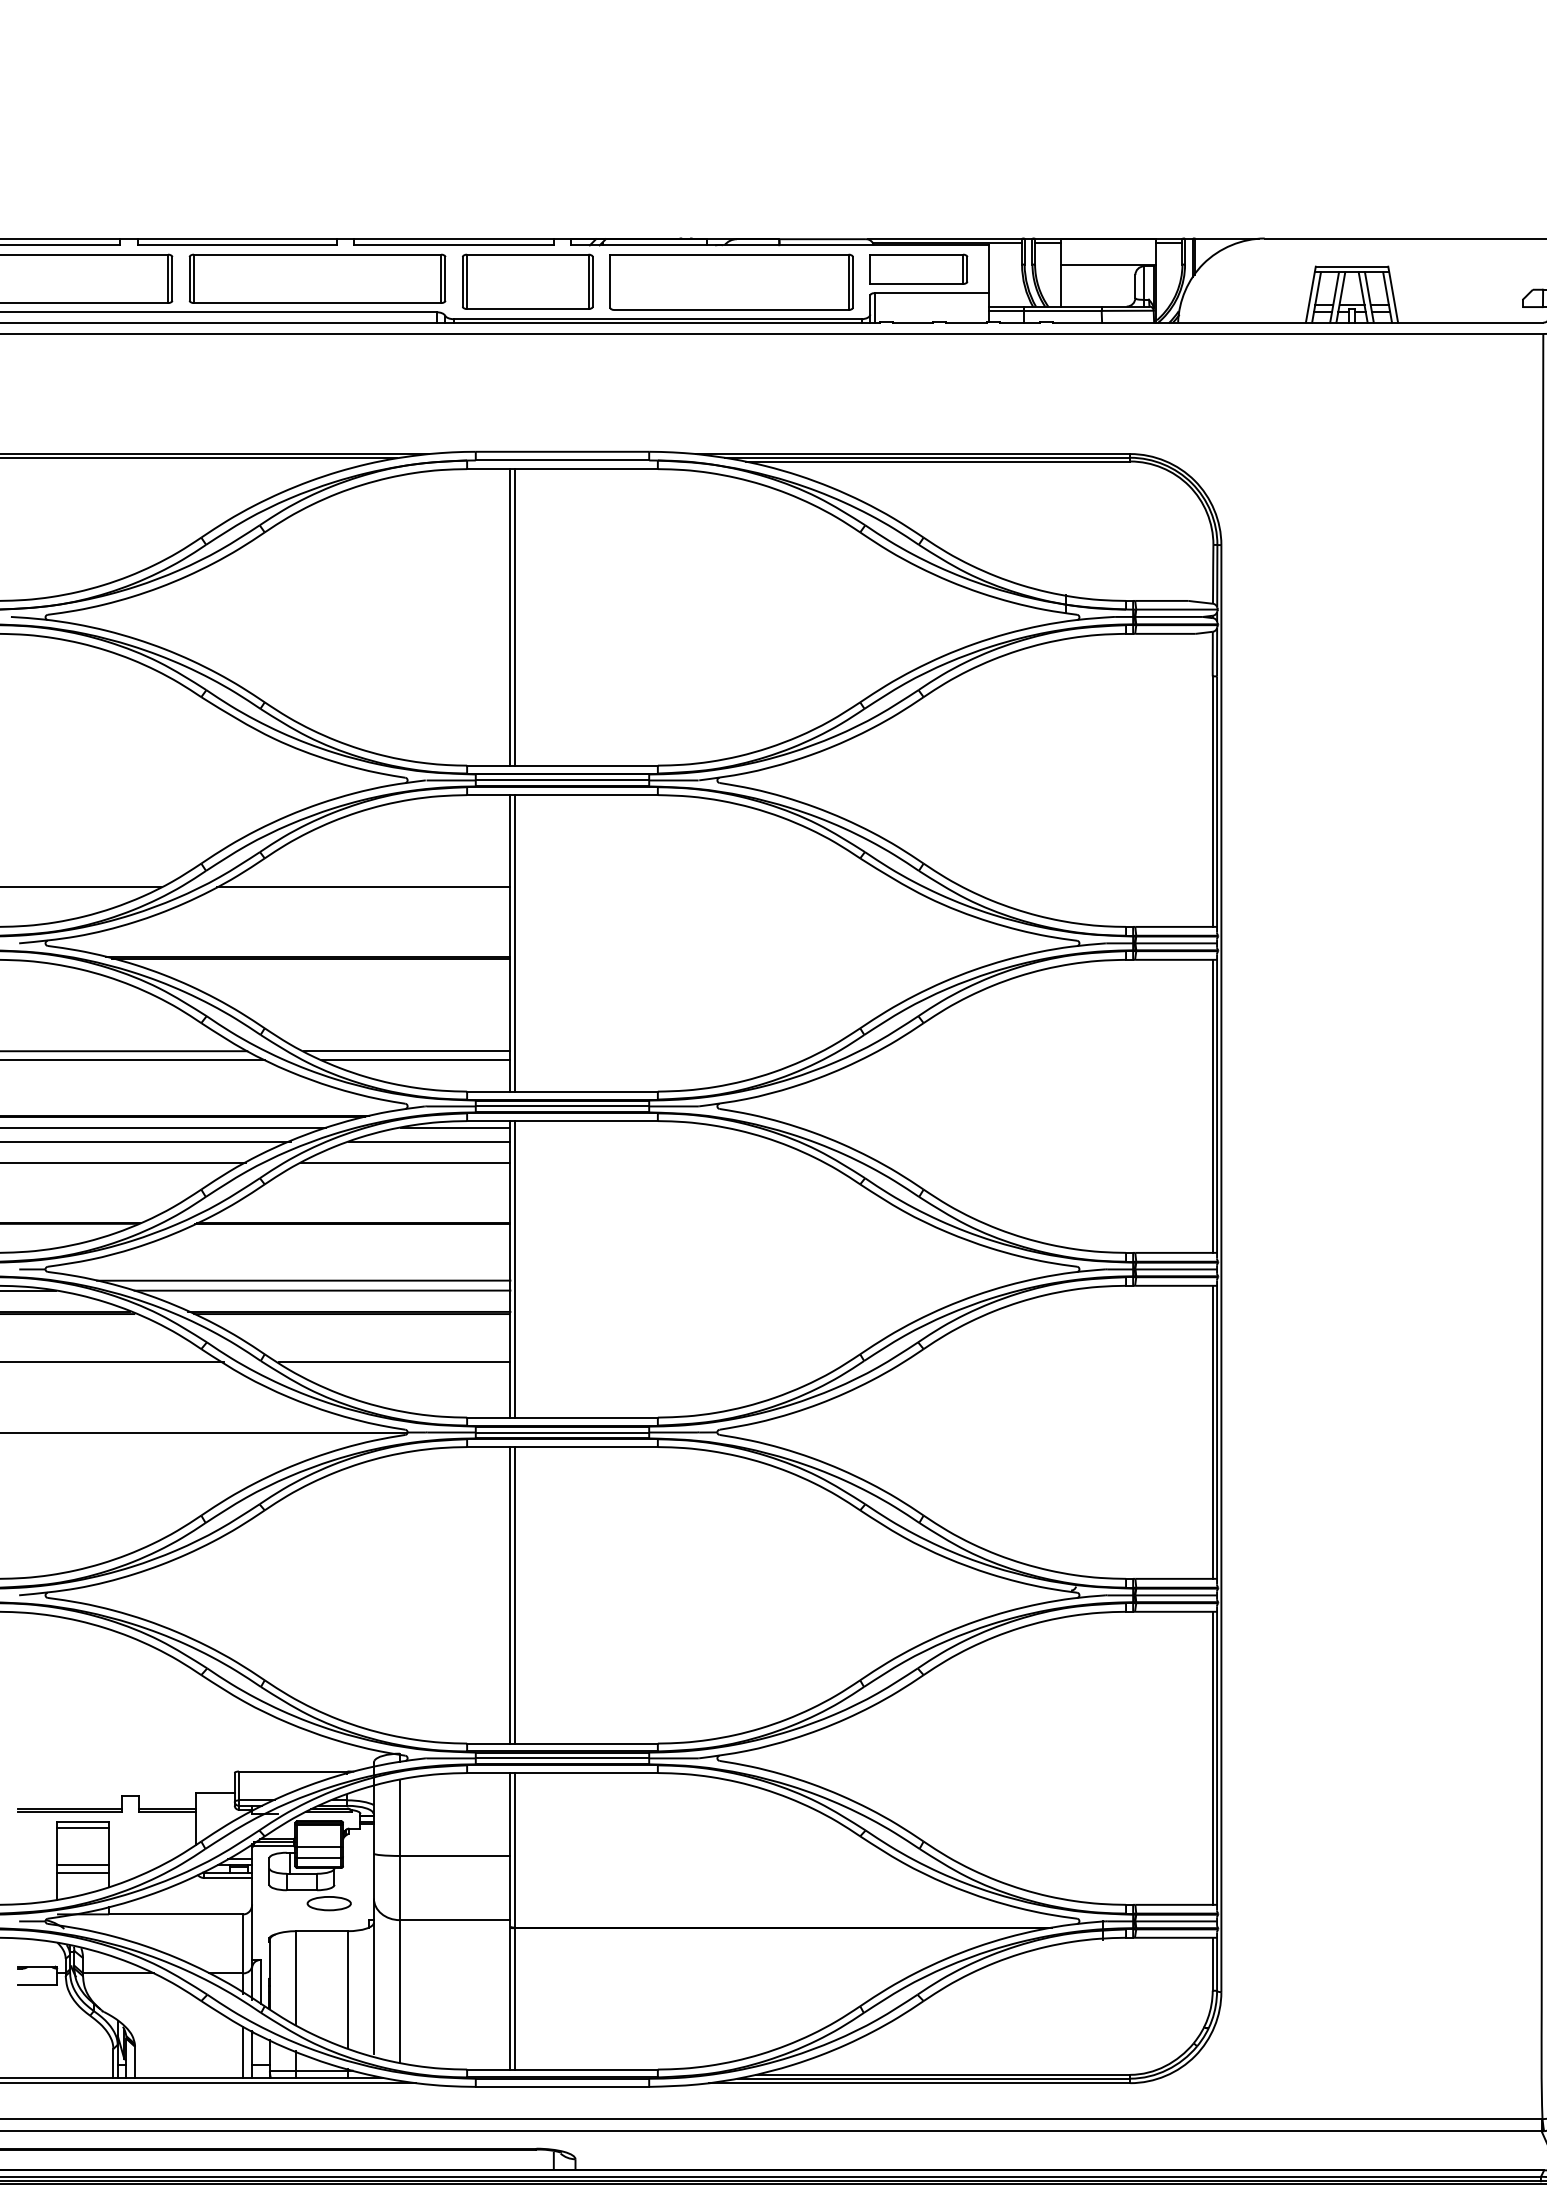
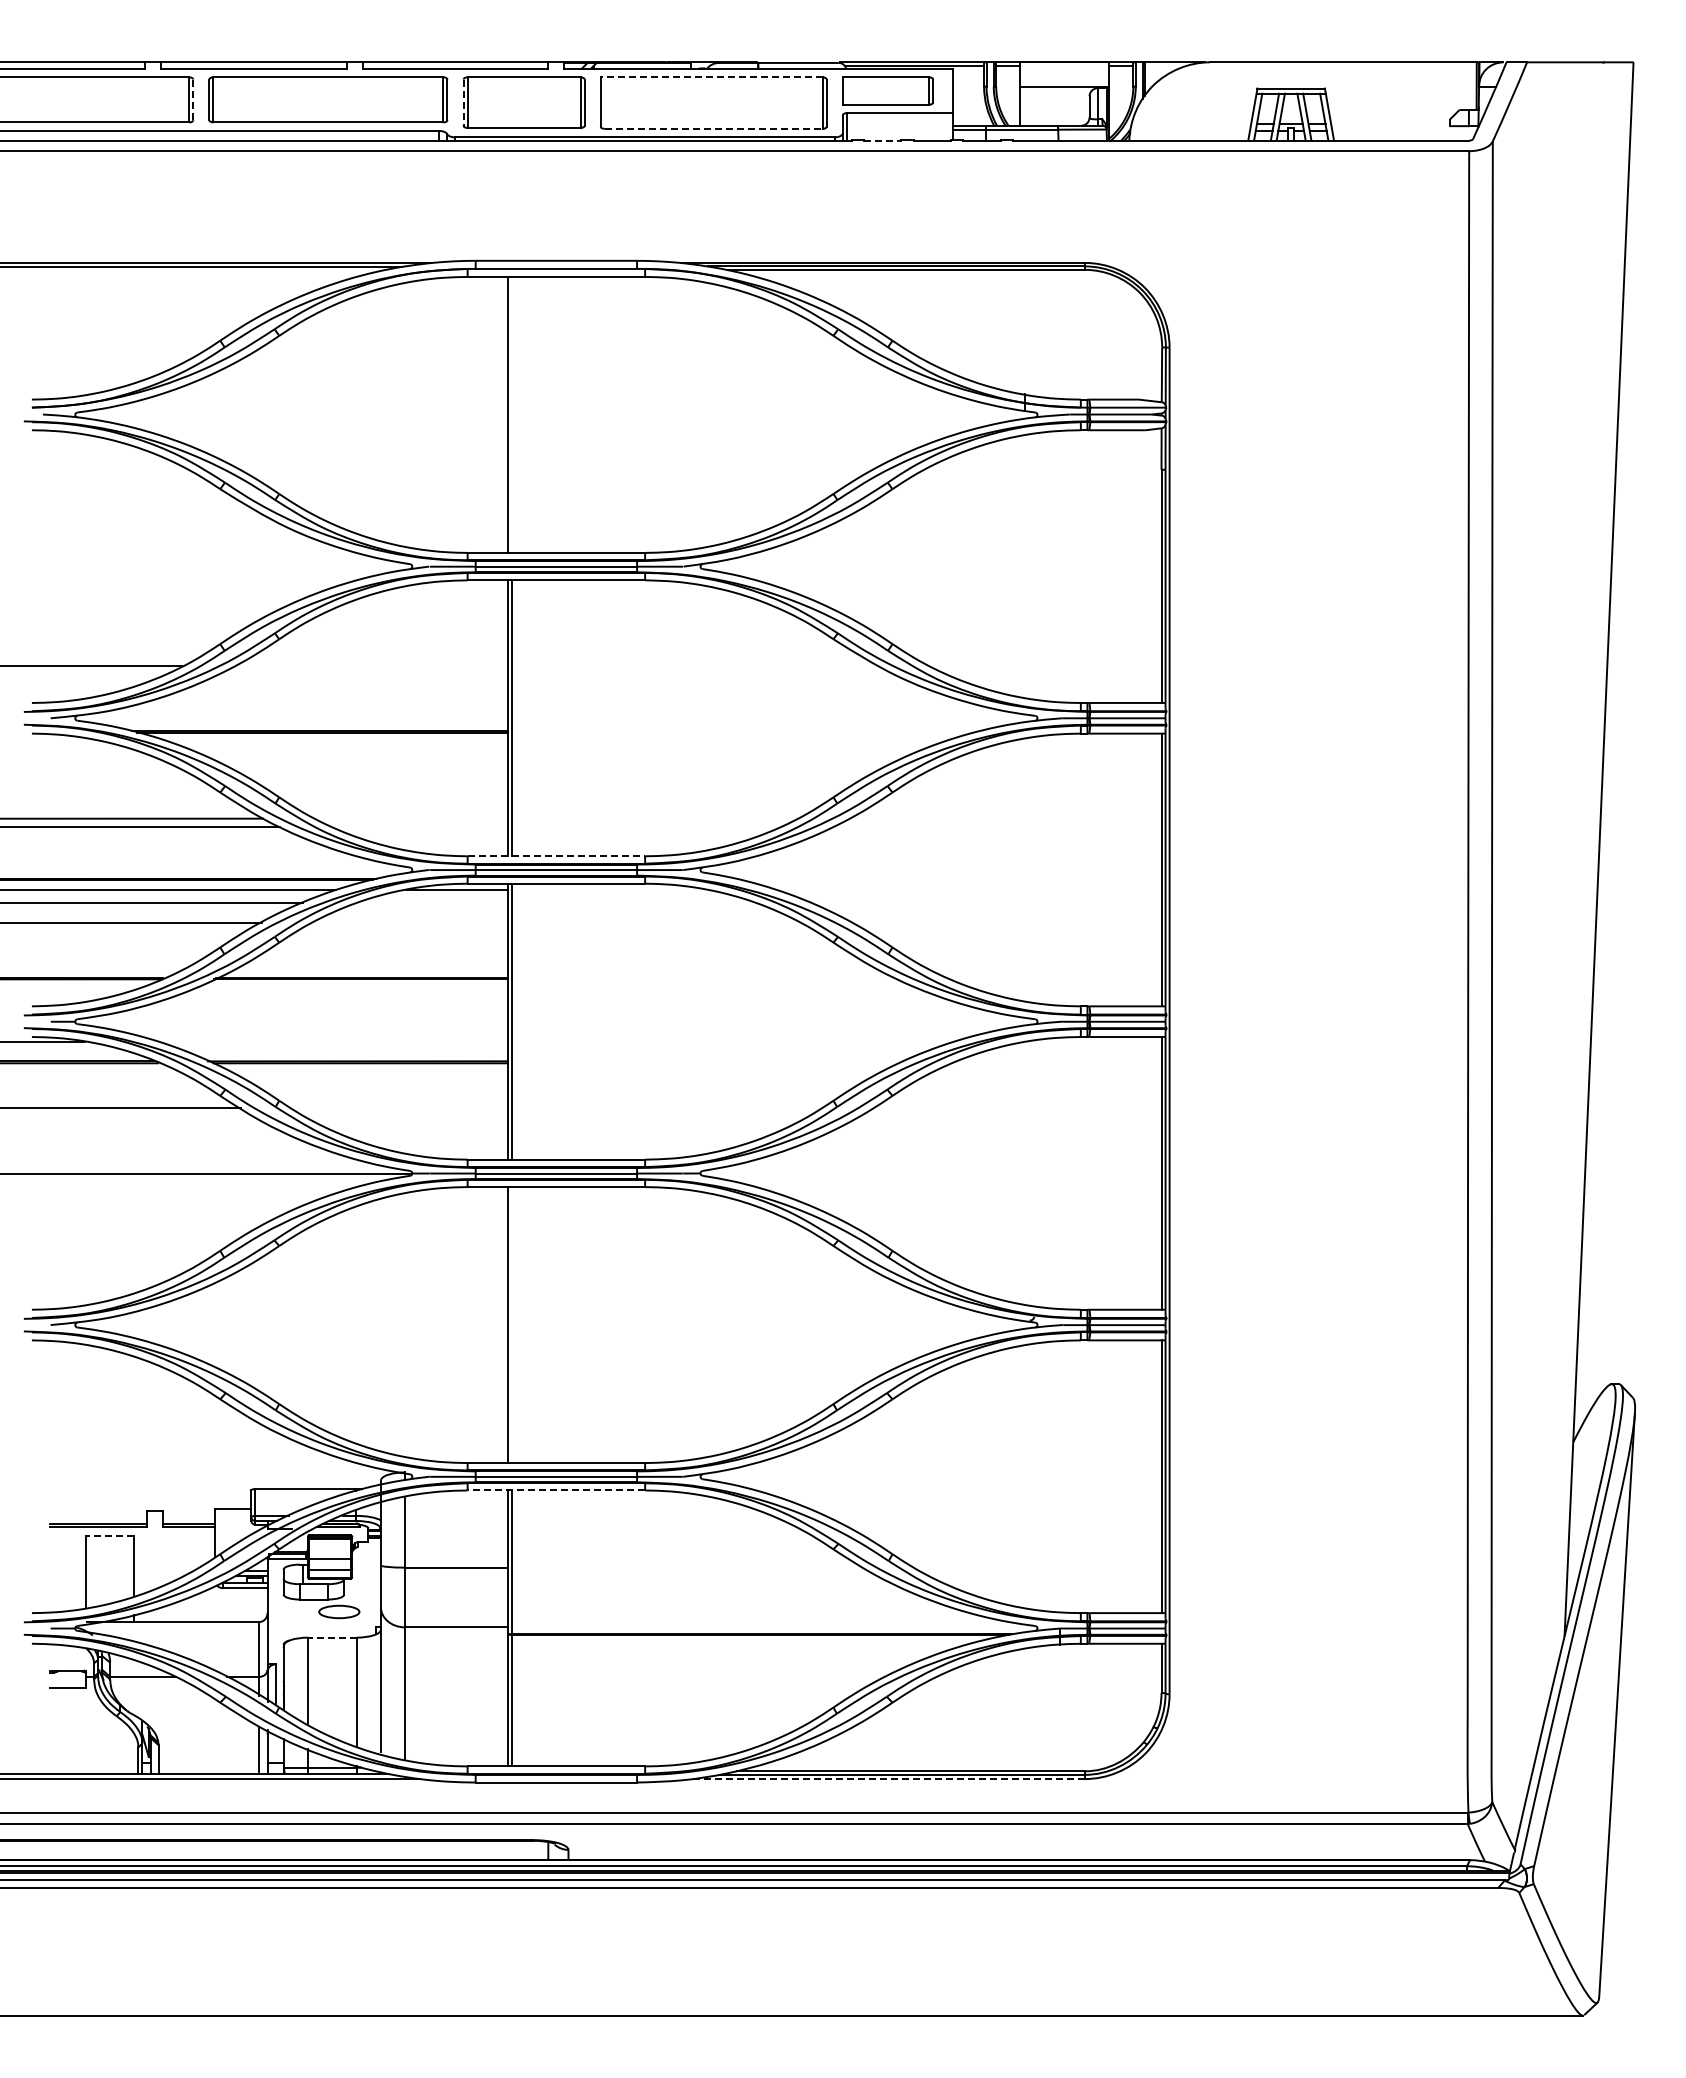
line: (729, 254) -> (711, 77), solid -> dashed
line: (172, 279) -> (193, 100), solid -> dashed
line: (462, 282) -> (463, 103), solid -> dashed
line: (731, 309) -> (713, 128), solid -> dashed
line: (912, 322) -> (882, 140), solid -> dashed
line: (515, 616) -> (512, 414), removed
line: (363, 886) -> (371, 665), removed
line: (406, 1051) -> (411, 818), removed
line: (415, 1059) -> (419, 826), removed
line: (562, 1091) -> (556, 856), solid -> dashed
line: (429, 1142) -> (432, 903), removed
line: (404, 1162) -> (409, 922), removed
line: (303, 1280) -> (315, 1032), removed
line: (321, 1290) -> (332, 1041), removed
line: (393, 1362) -> (399, 1108), removed
line: (515, 1595) -> (512, 1325), removed
line: (562, 1773) -> (556, 1490), solid -> dashed
line: (82, 1822) -> (109, 1536), solid -> dashed
line: (82, 1827) -> (109, 1541), removed
line: (82, 1864) -> (109, 1575), removed
line: (82, 1873) -> (109, 1583), removed
line: (320, 1931) -> (331, 1637), solid -> dashed
line: (919, 2083) -> (888, 1779), solid -> dashed

